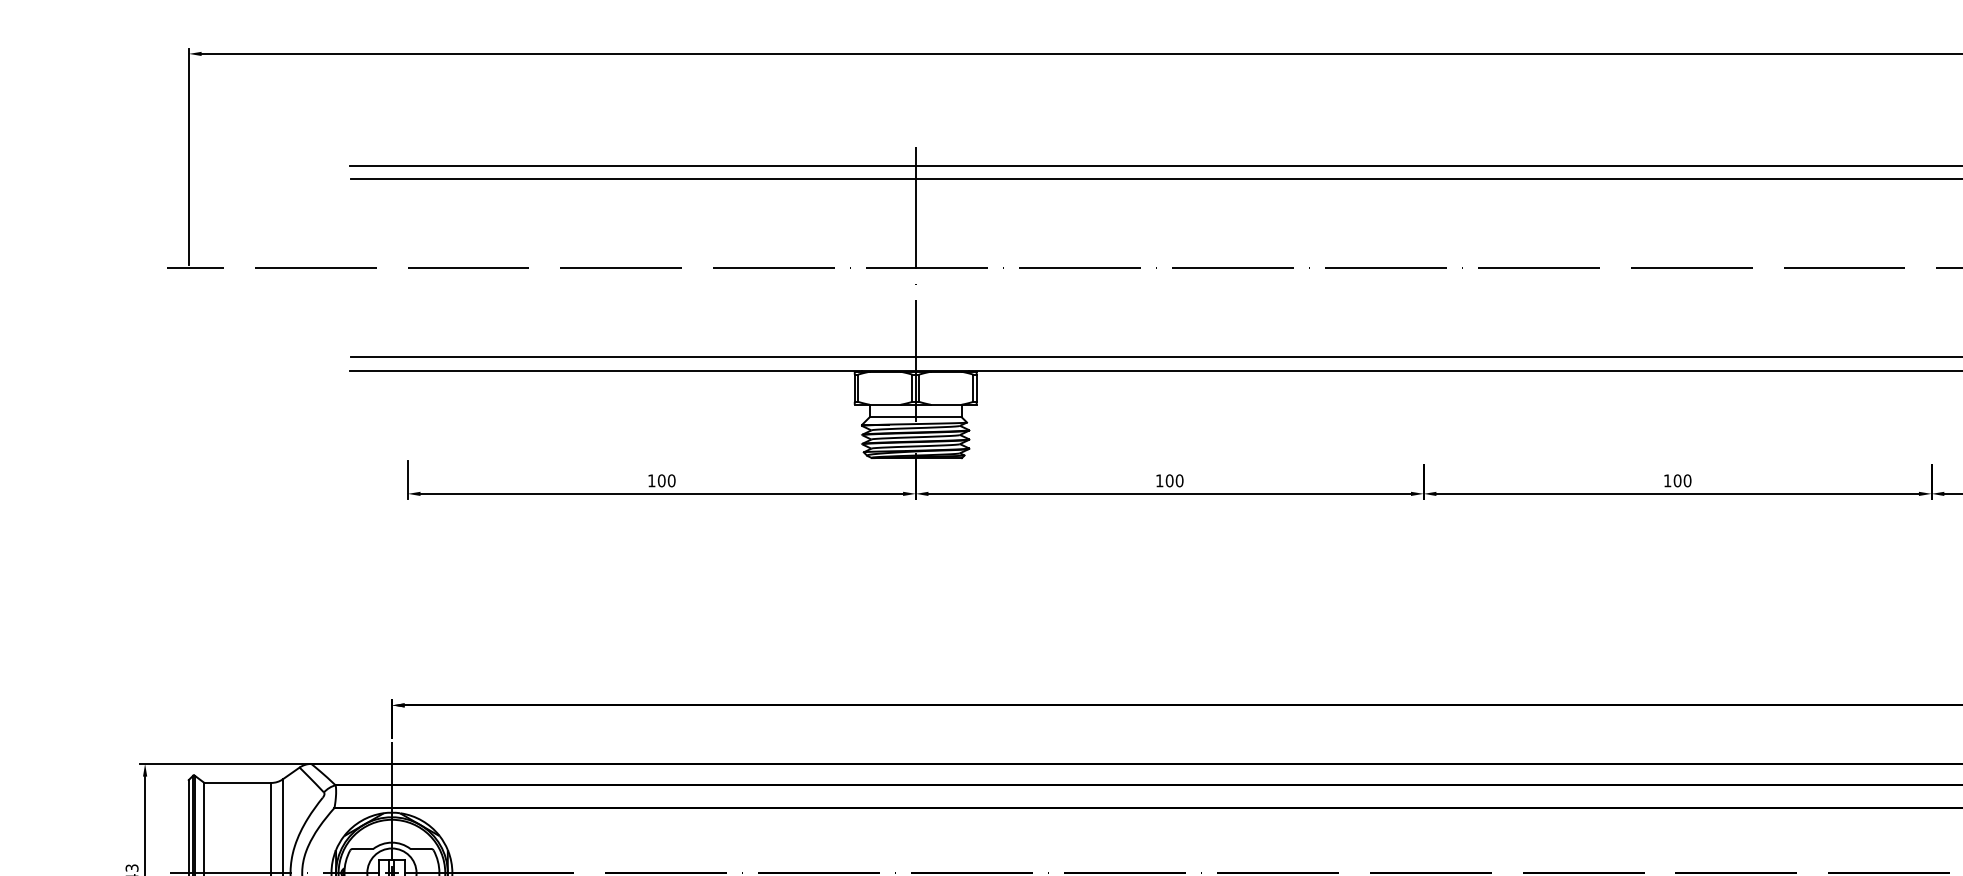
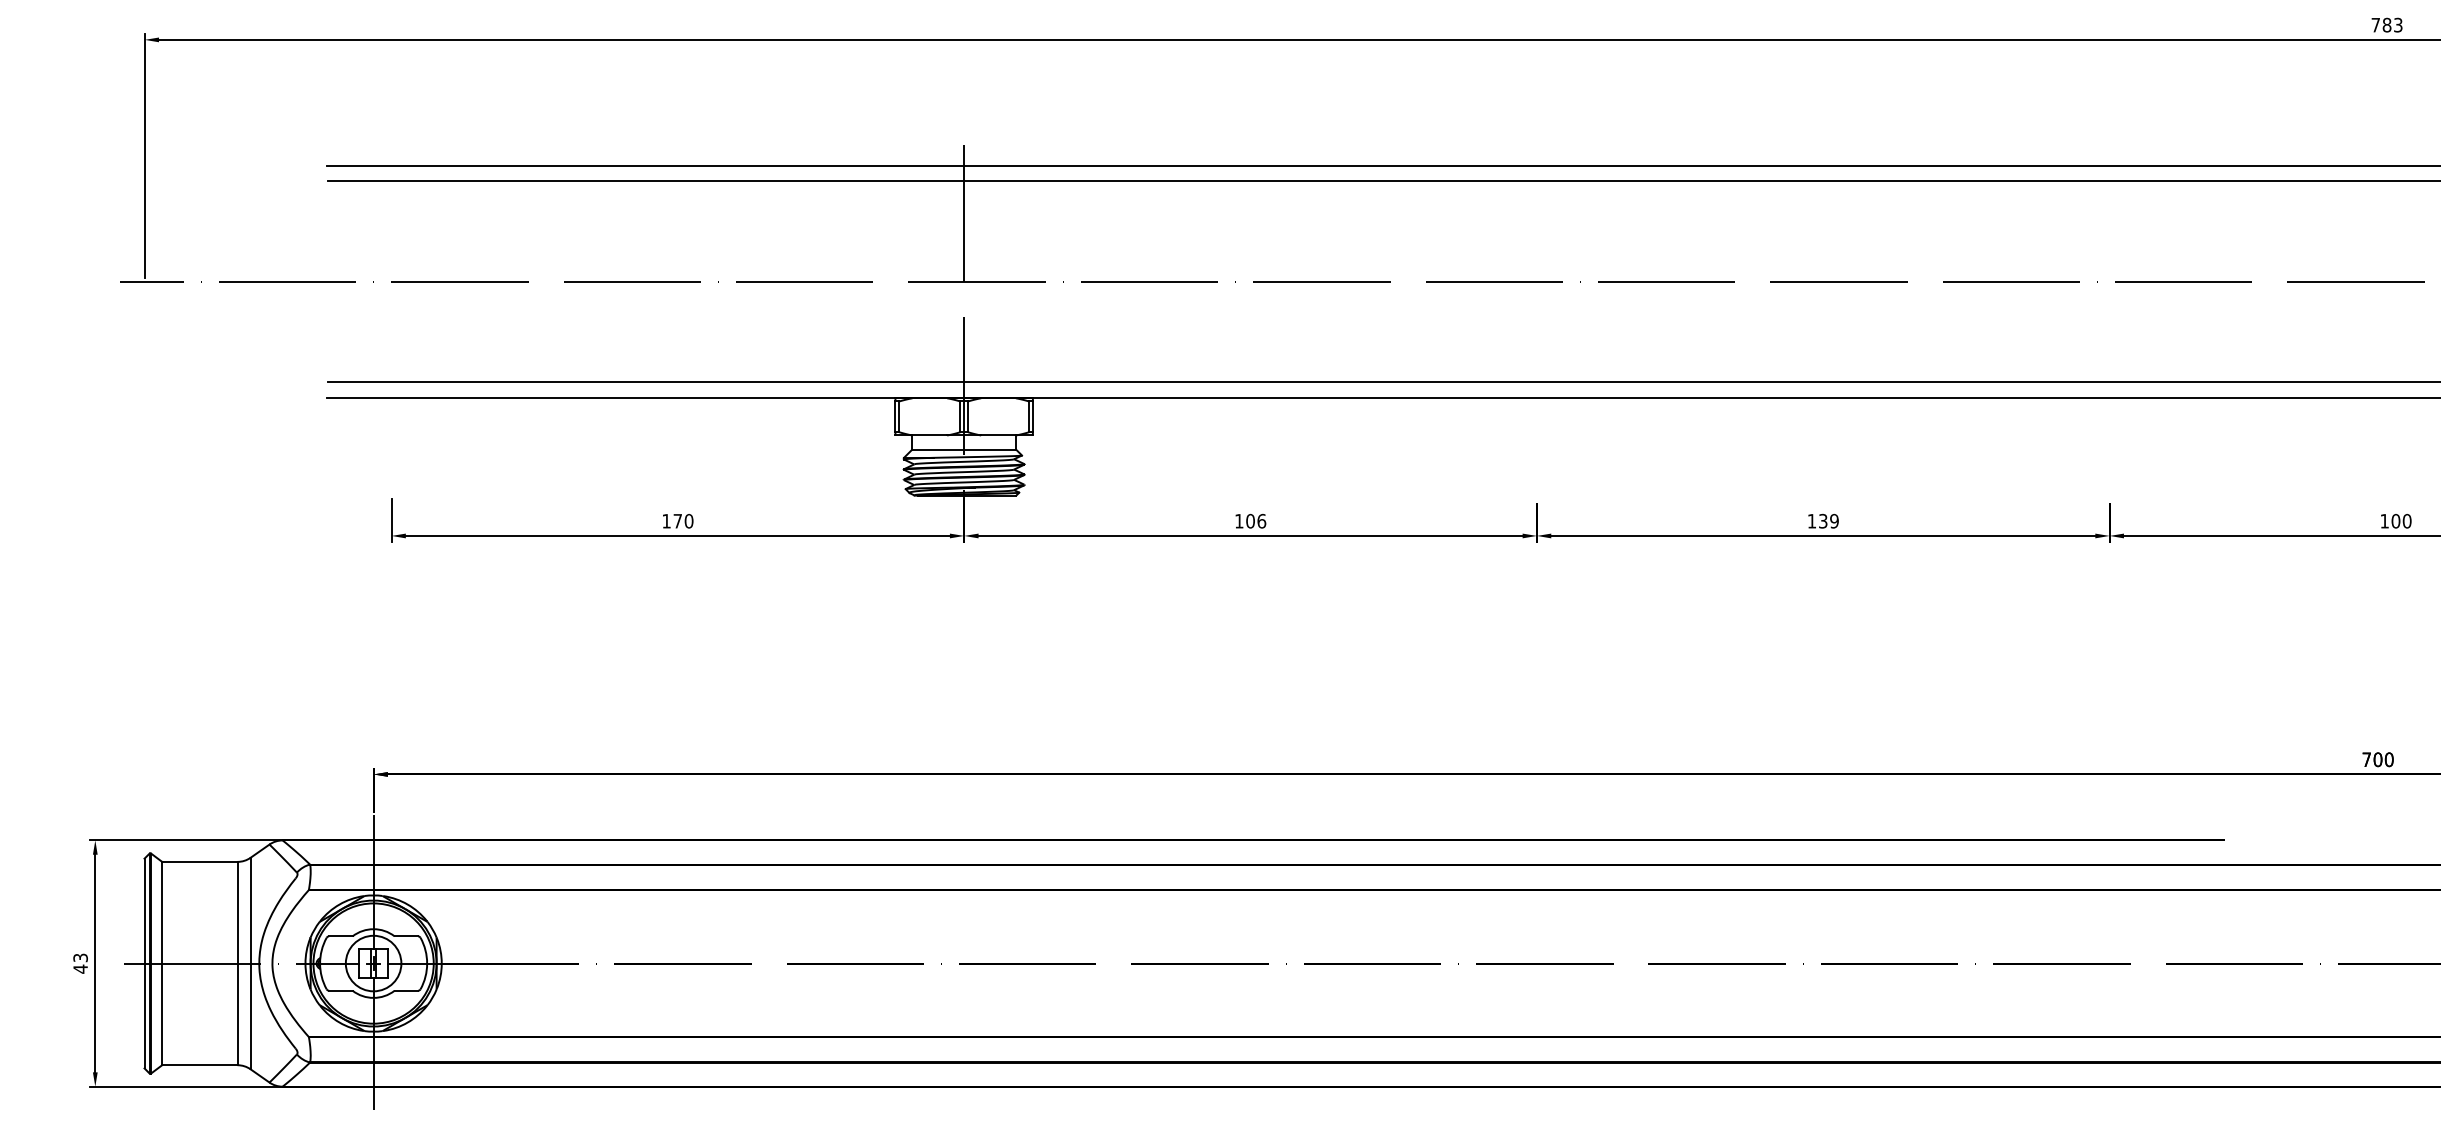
text: (661, 481) -> (677, 521), 100 -> 170
text: (1179, 481) -> (1261, 521), 100 -> 106
text: (1682, 481) -> (1828, 521), 100 -> 139

